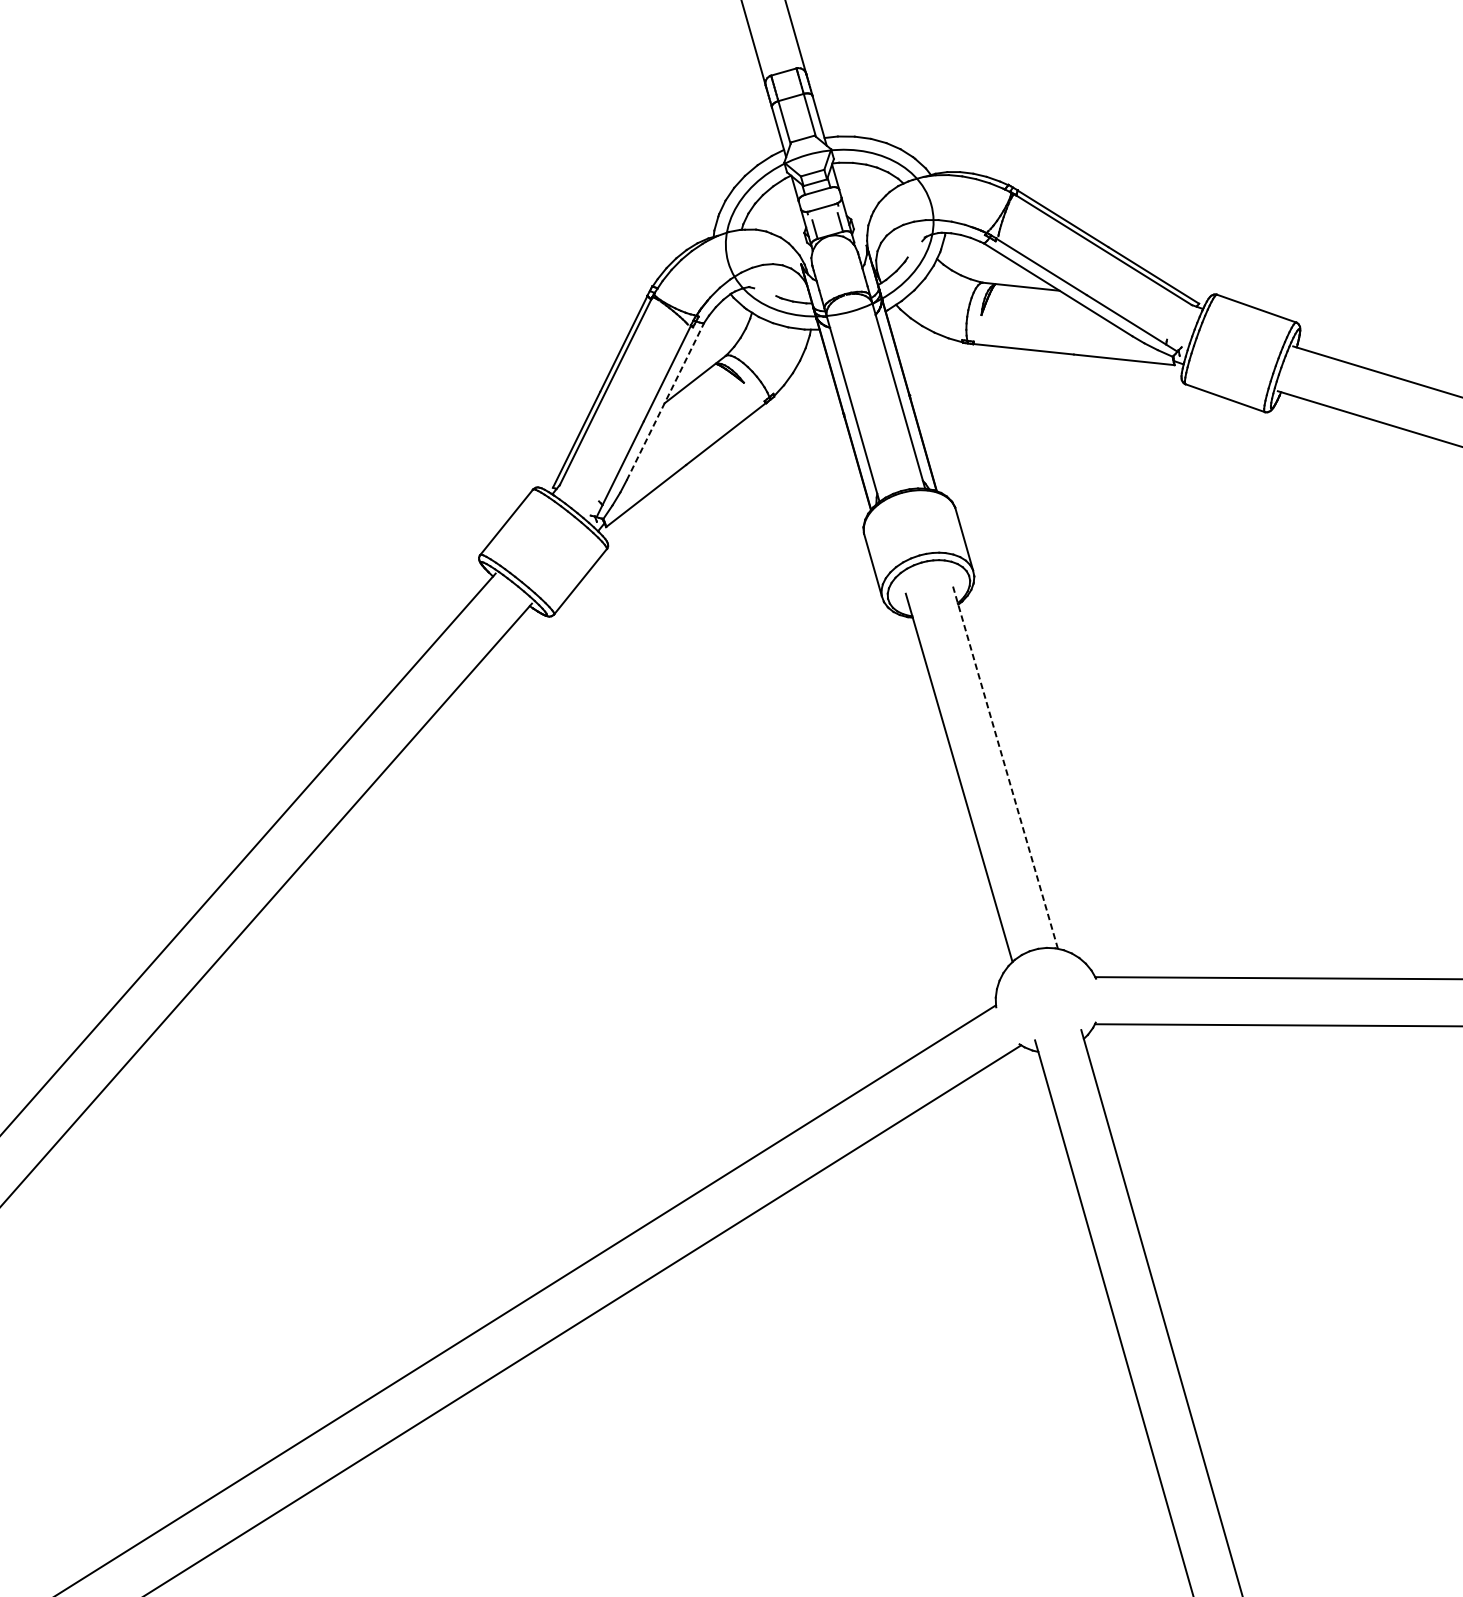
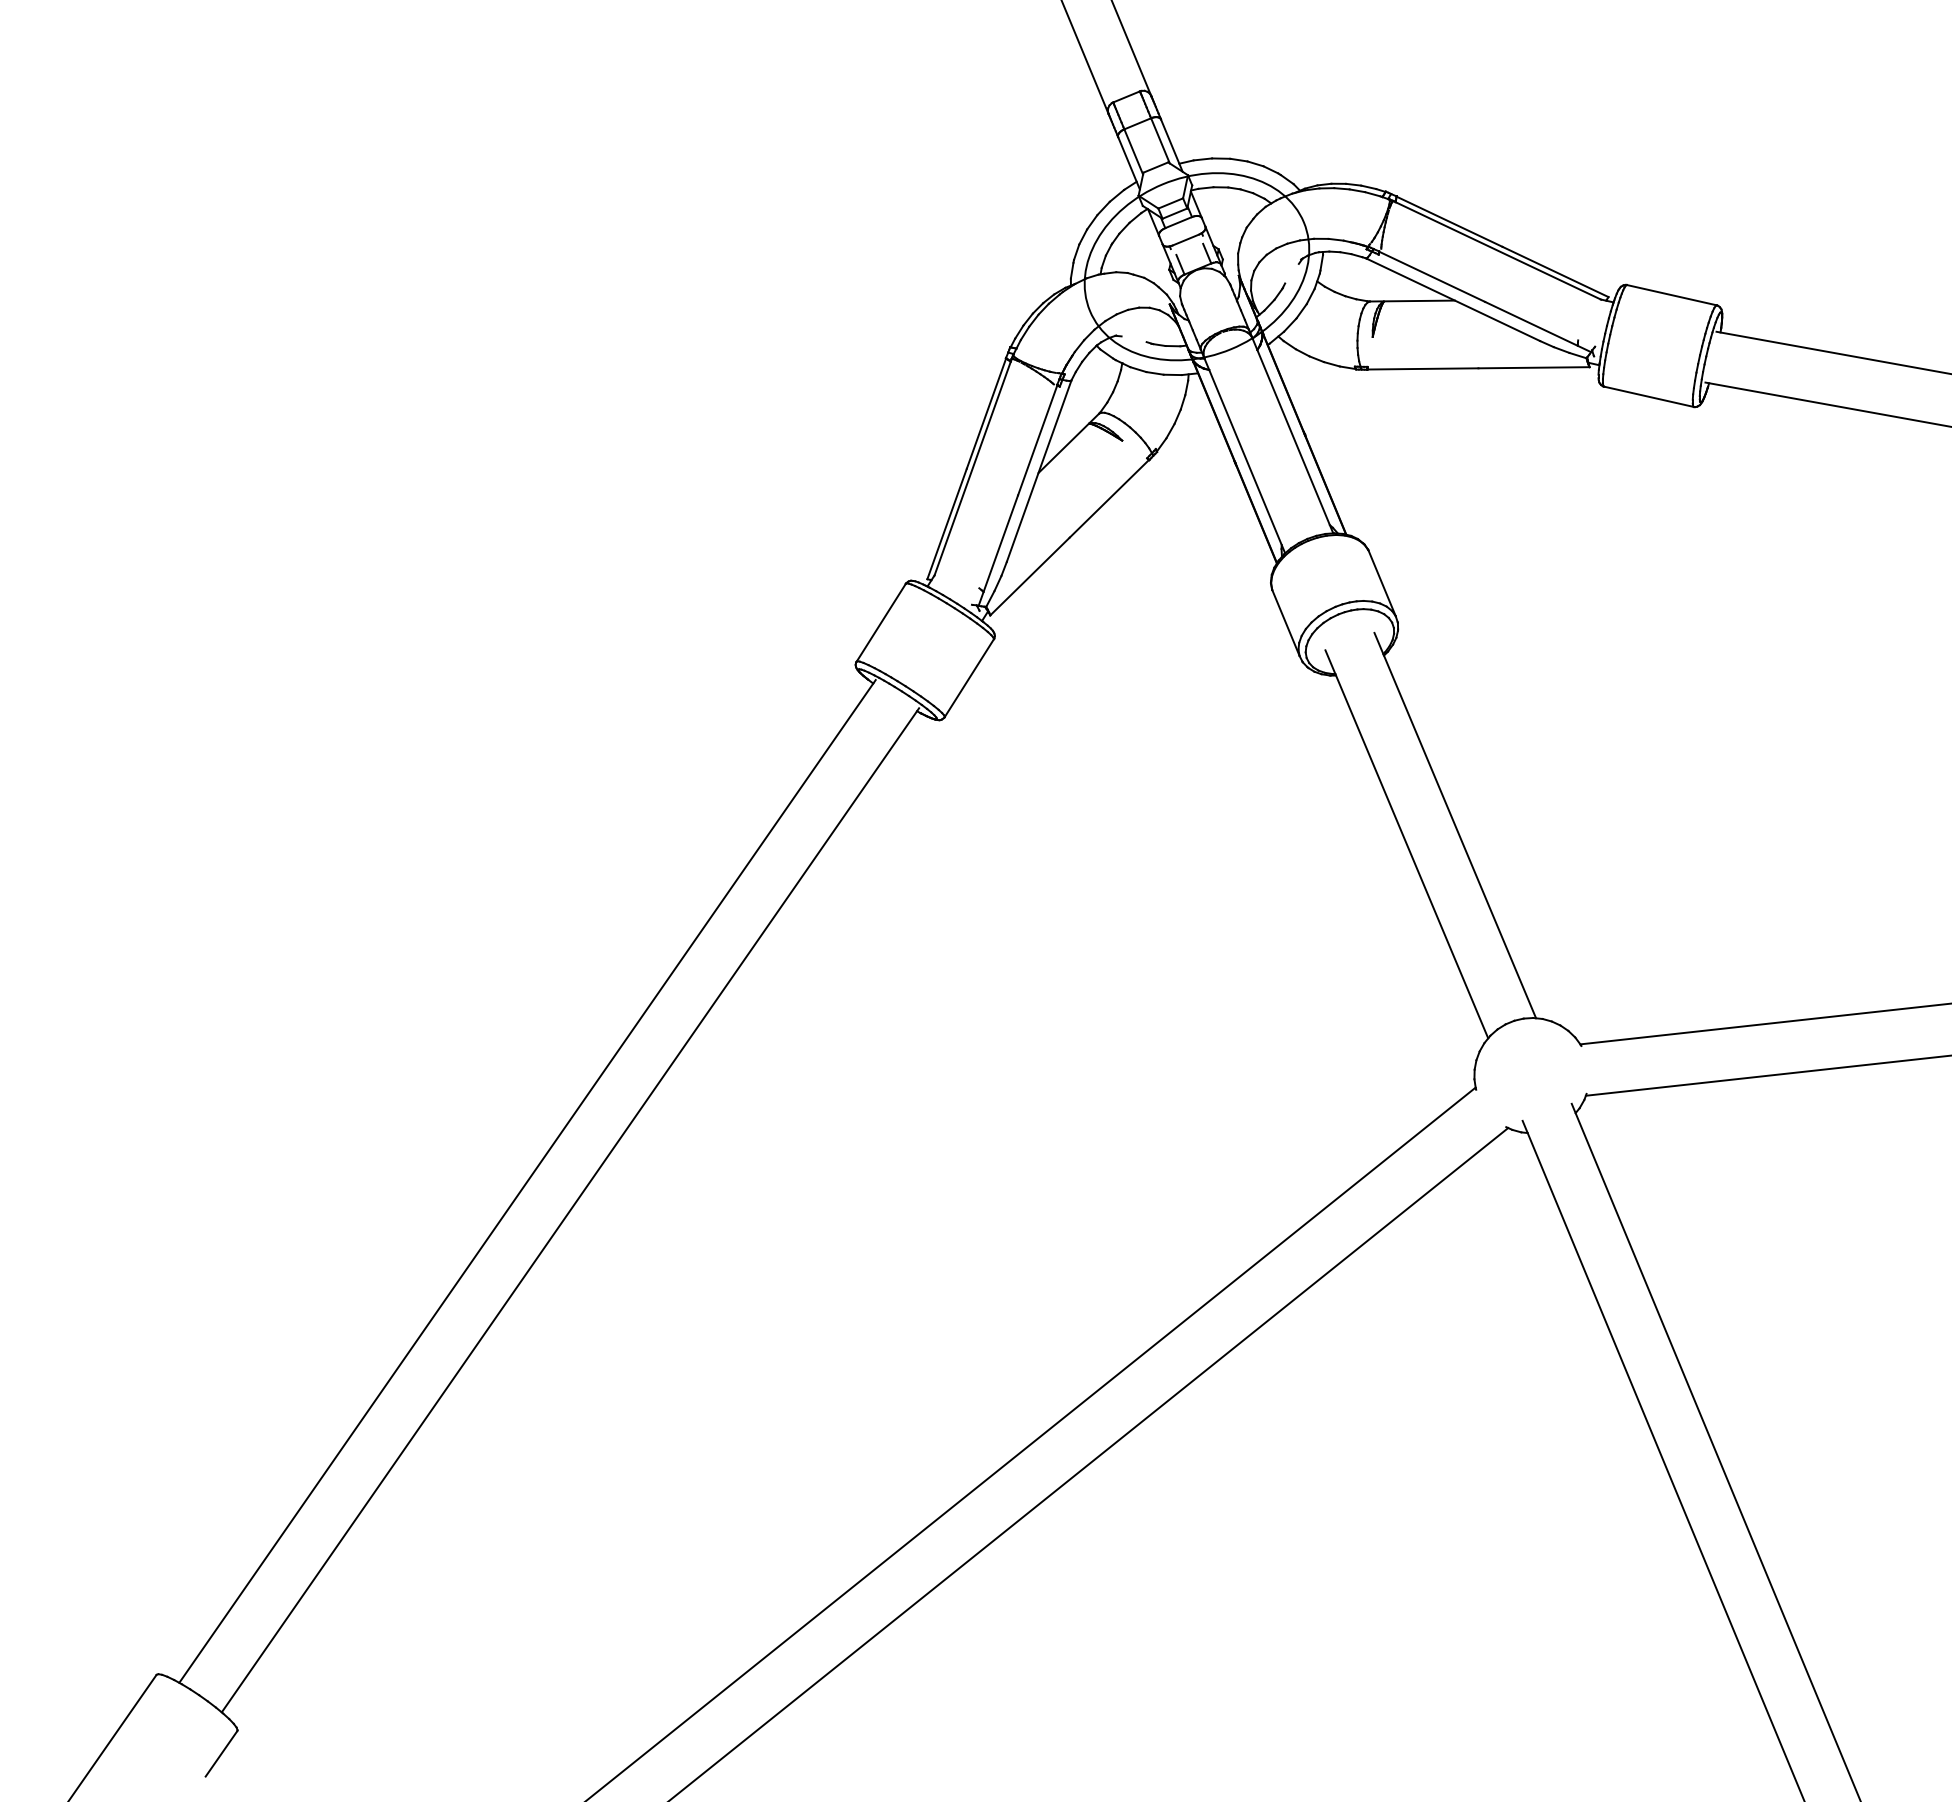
line: (665, 401) -> (1039, 470), dashed -> solid
line: (1005, 765) -> (1455, 825), dashed -> solid

